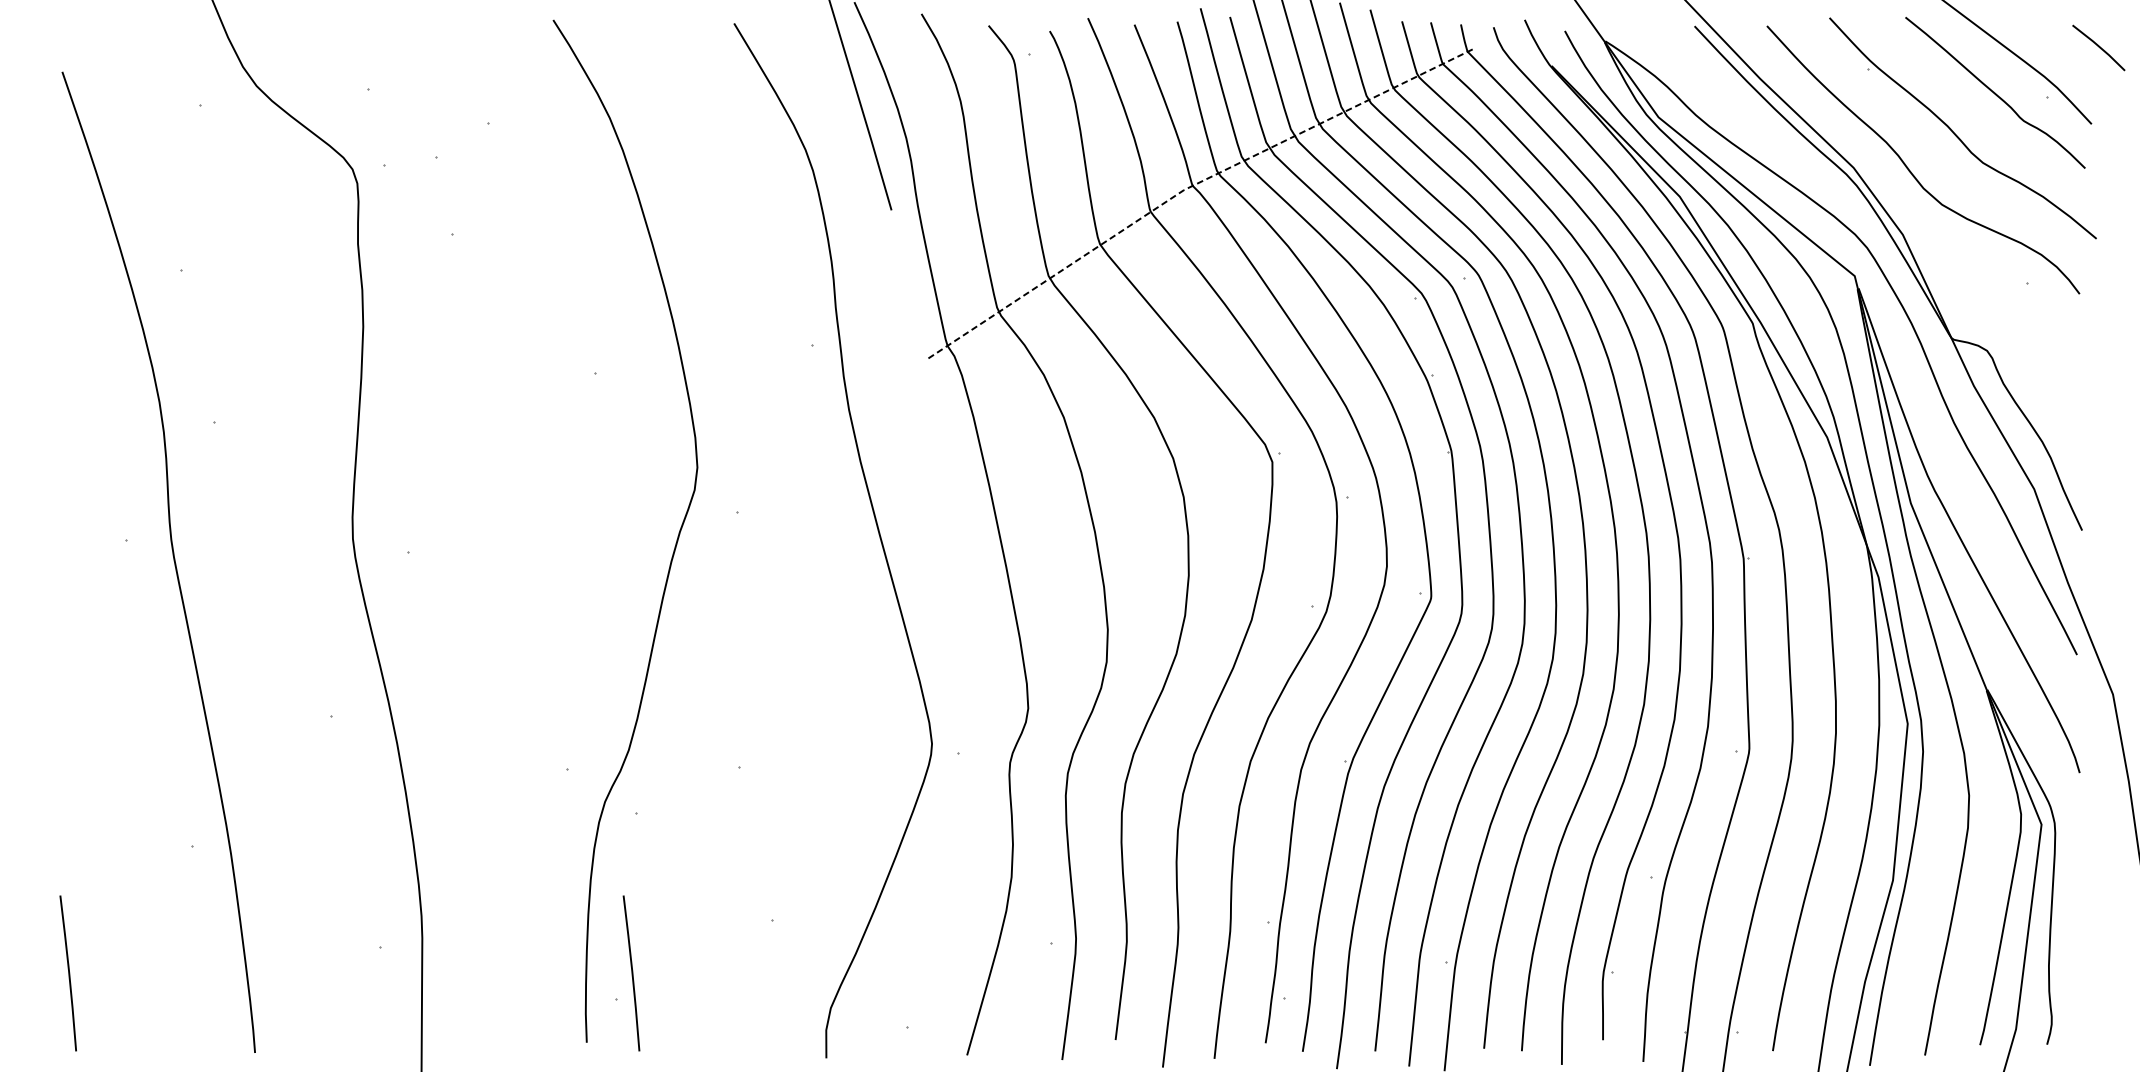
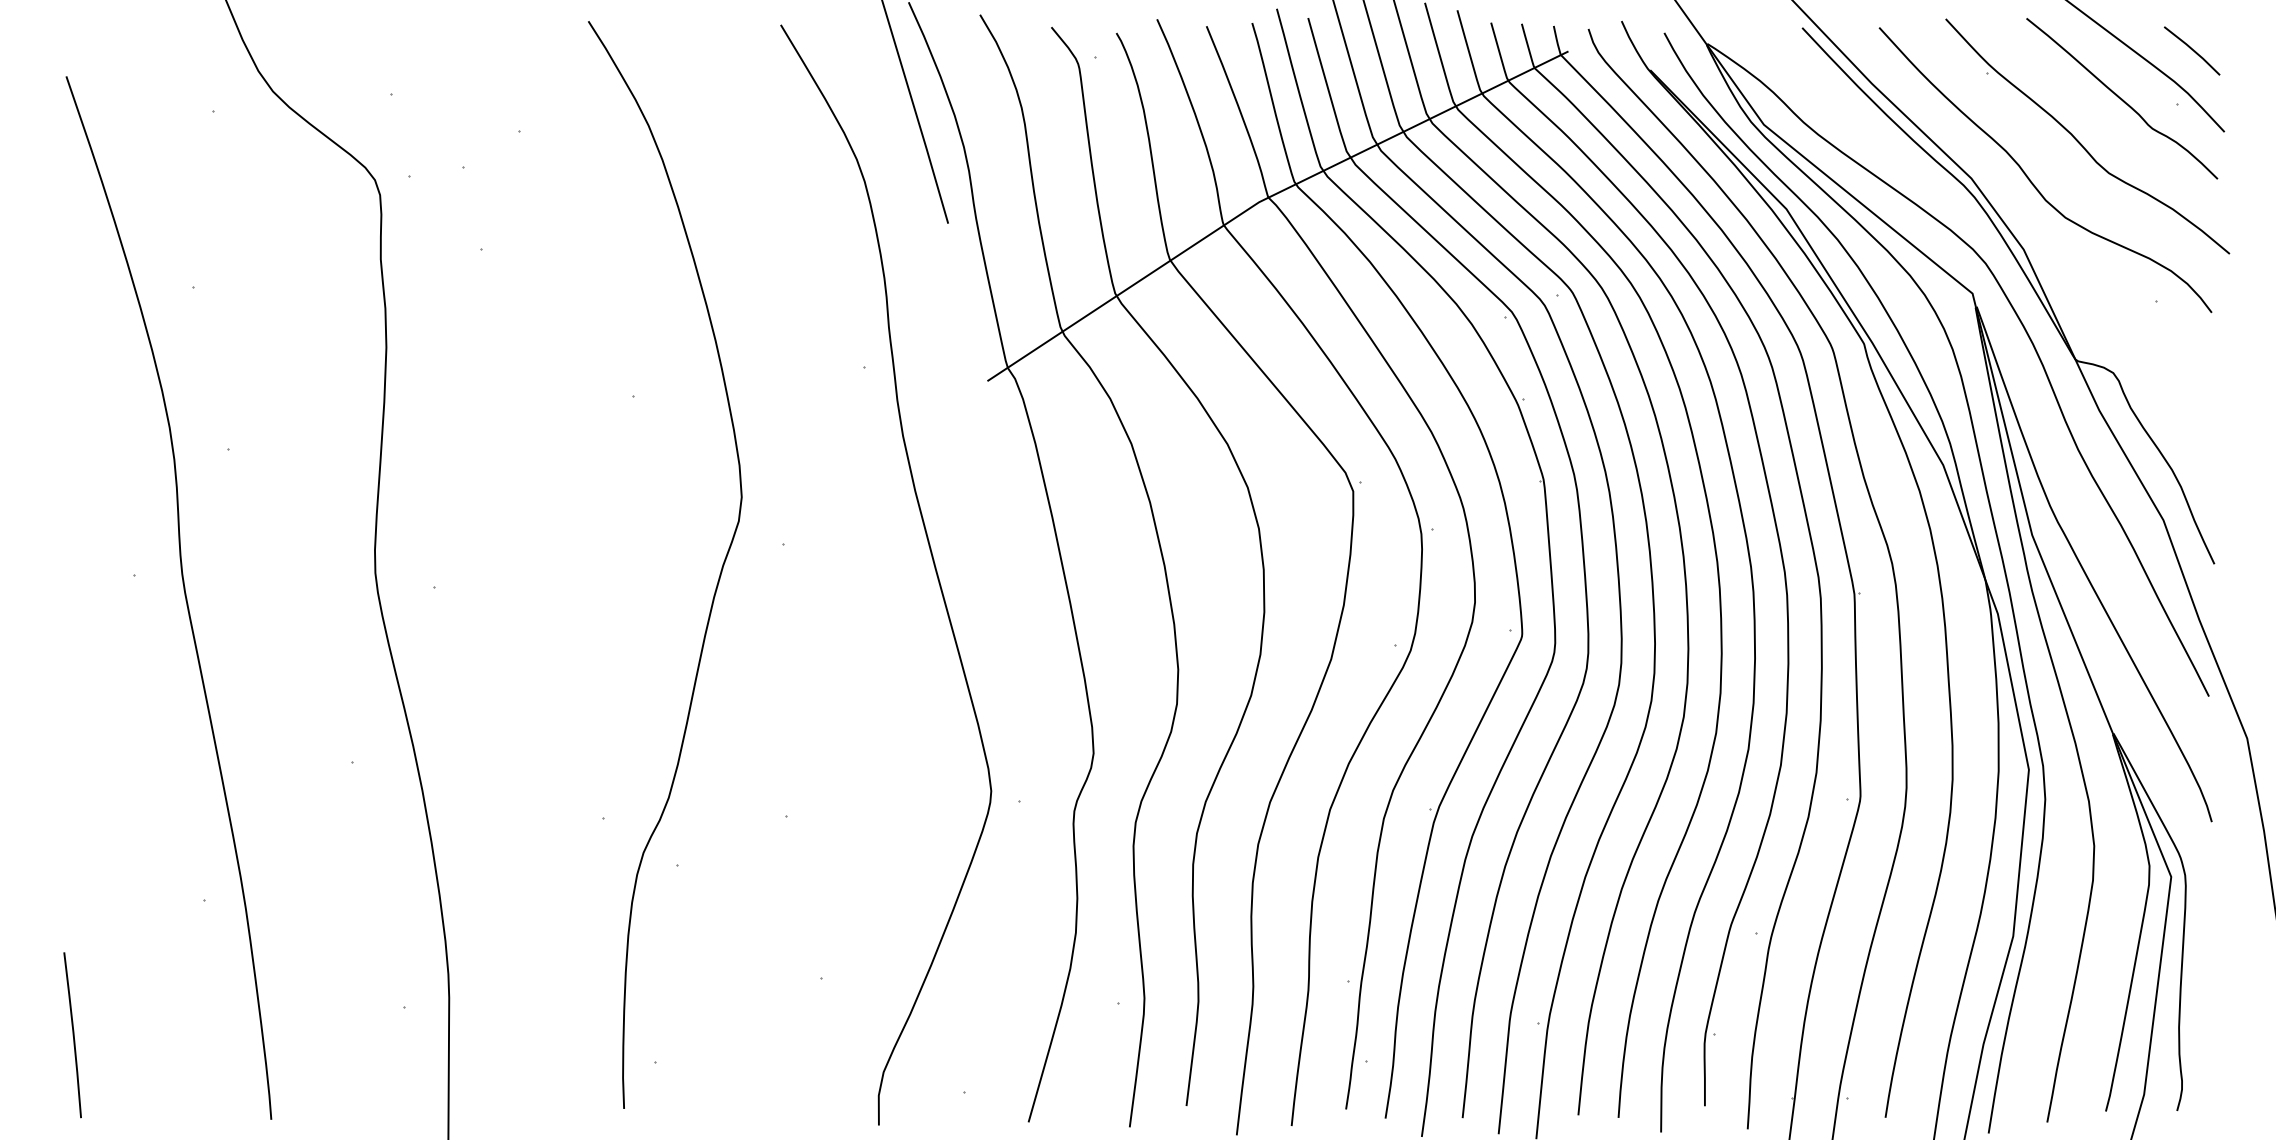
line: (2098, 46) -> (2191, 49), moved
line: (1191, 186) -> (1267, 198), dashed -> solid
line: (631, 973) -> (671, 1035), removed

